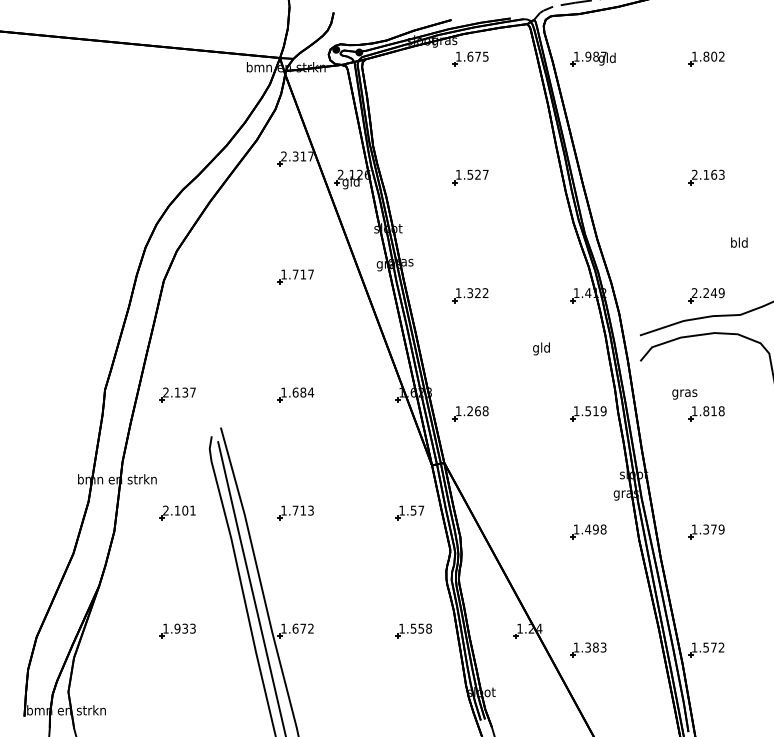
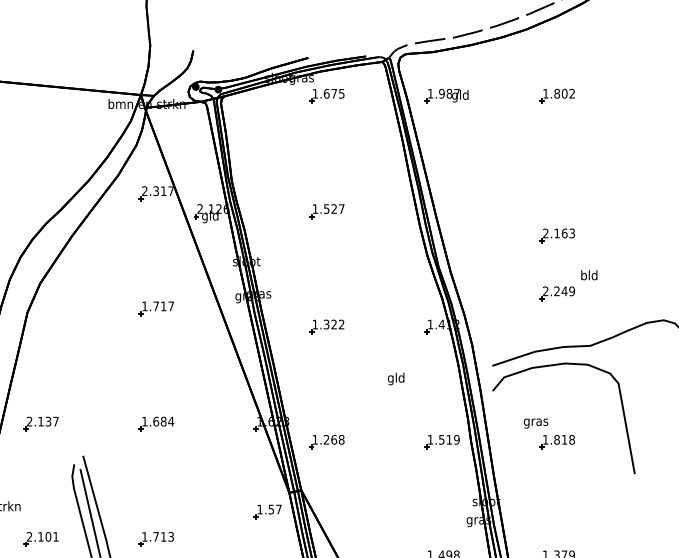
part: (706, 177) -> (557, 236), moved
part: (706, 295) -> (557, 293), moved
part: (409, 512) -> (267, 511), moved

